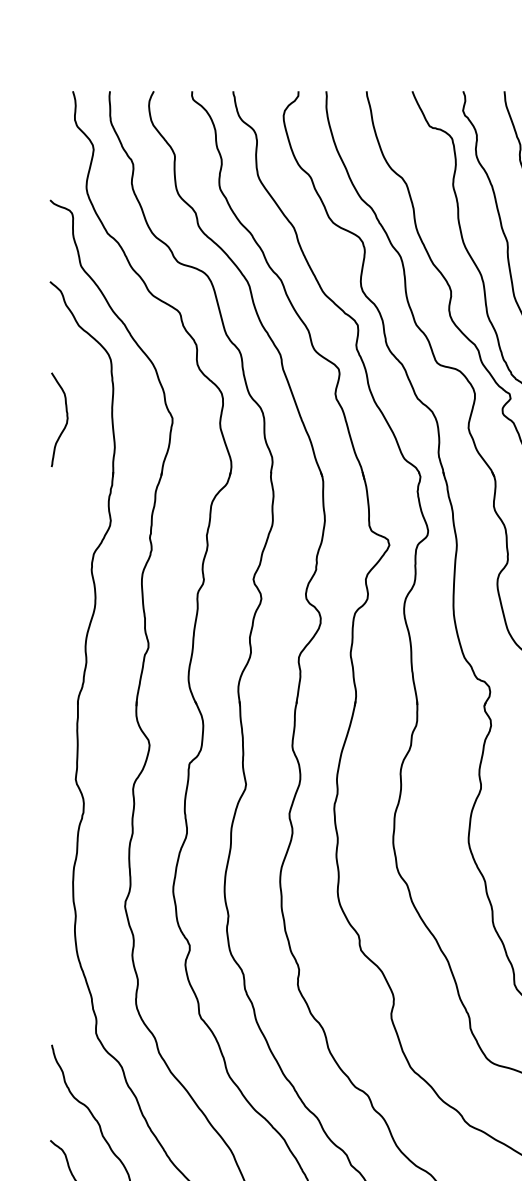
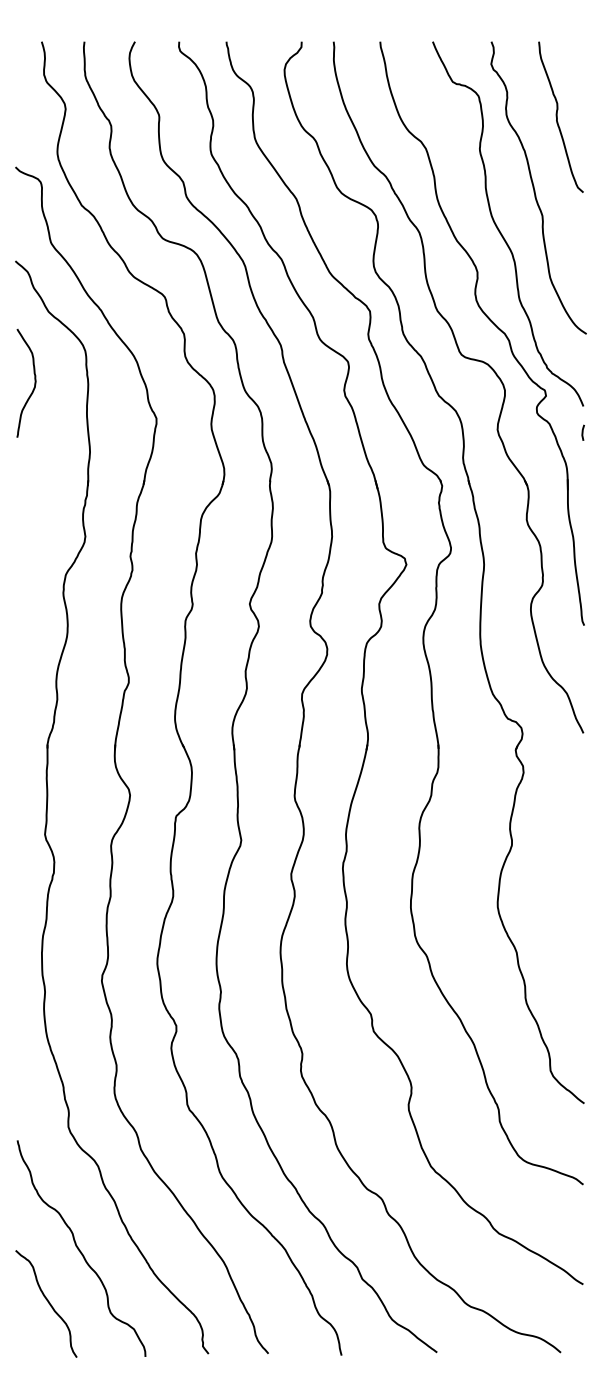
curve: (66, 420) -> (34, 383), moved

